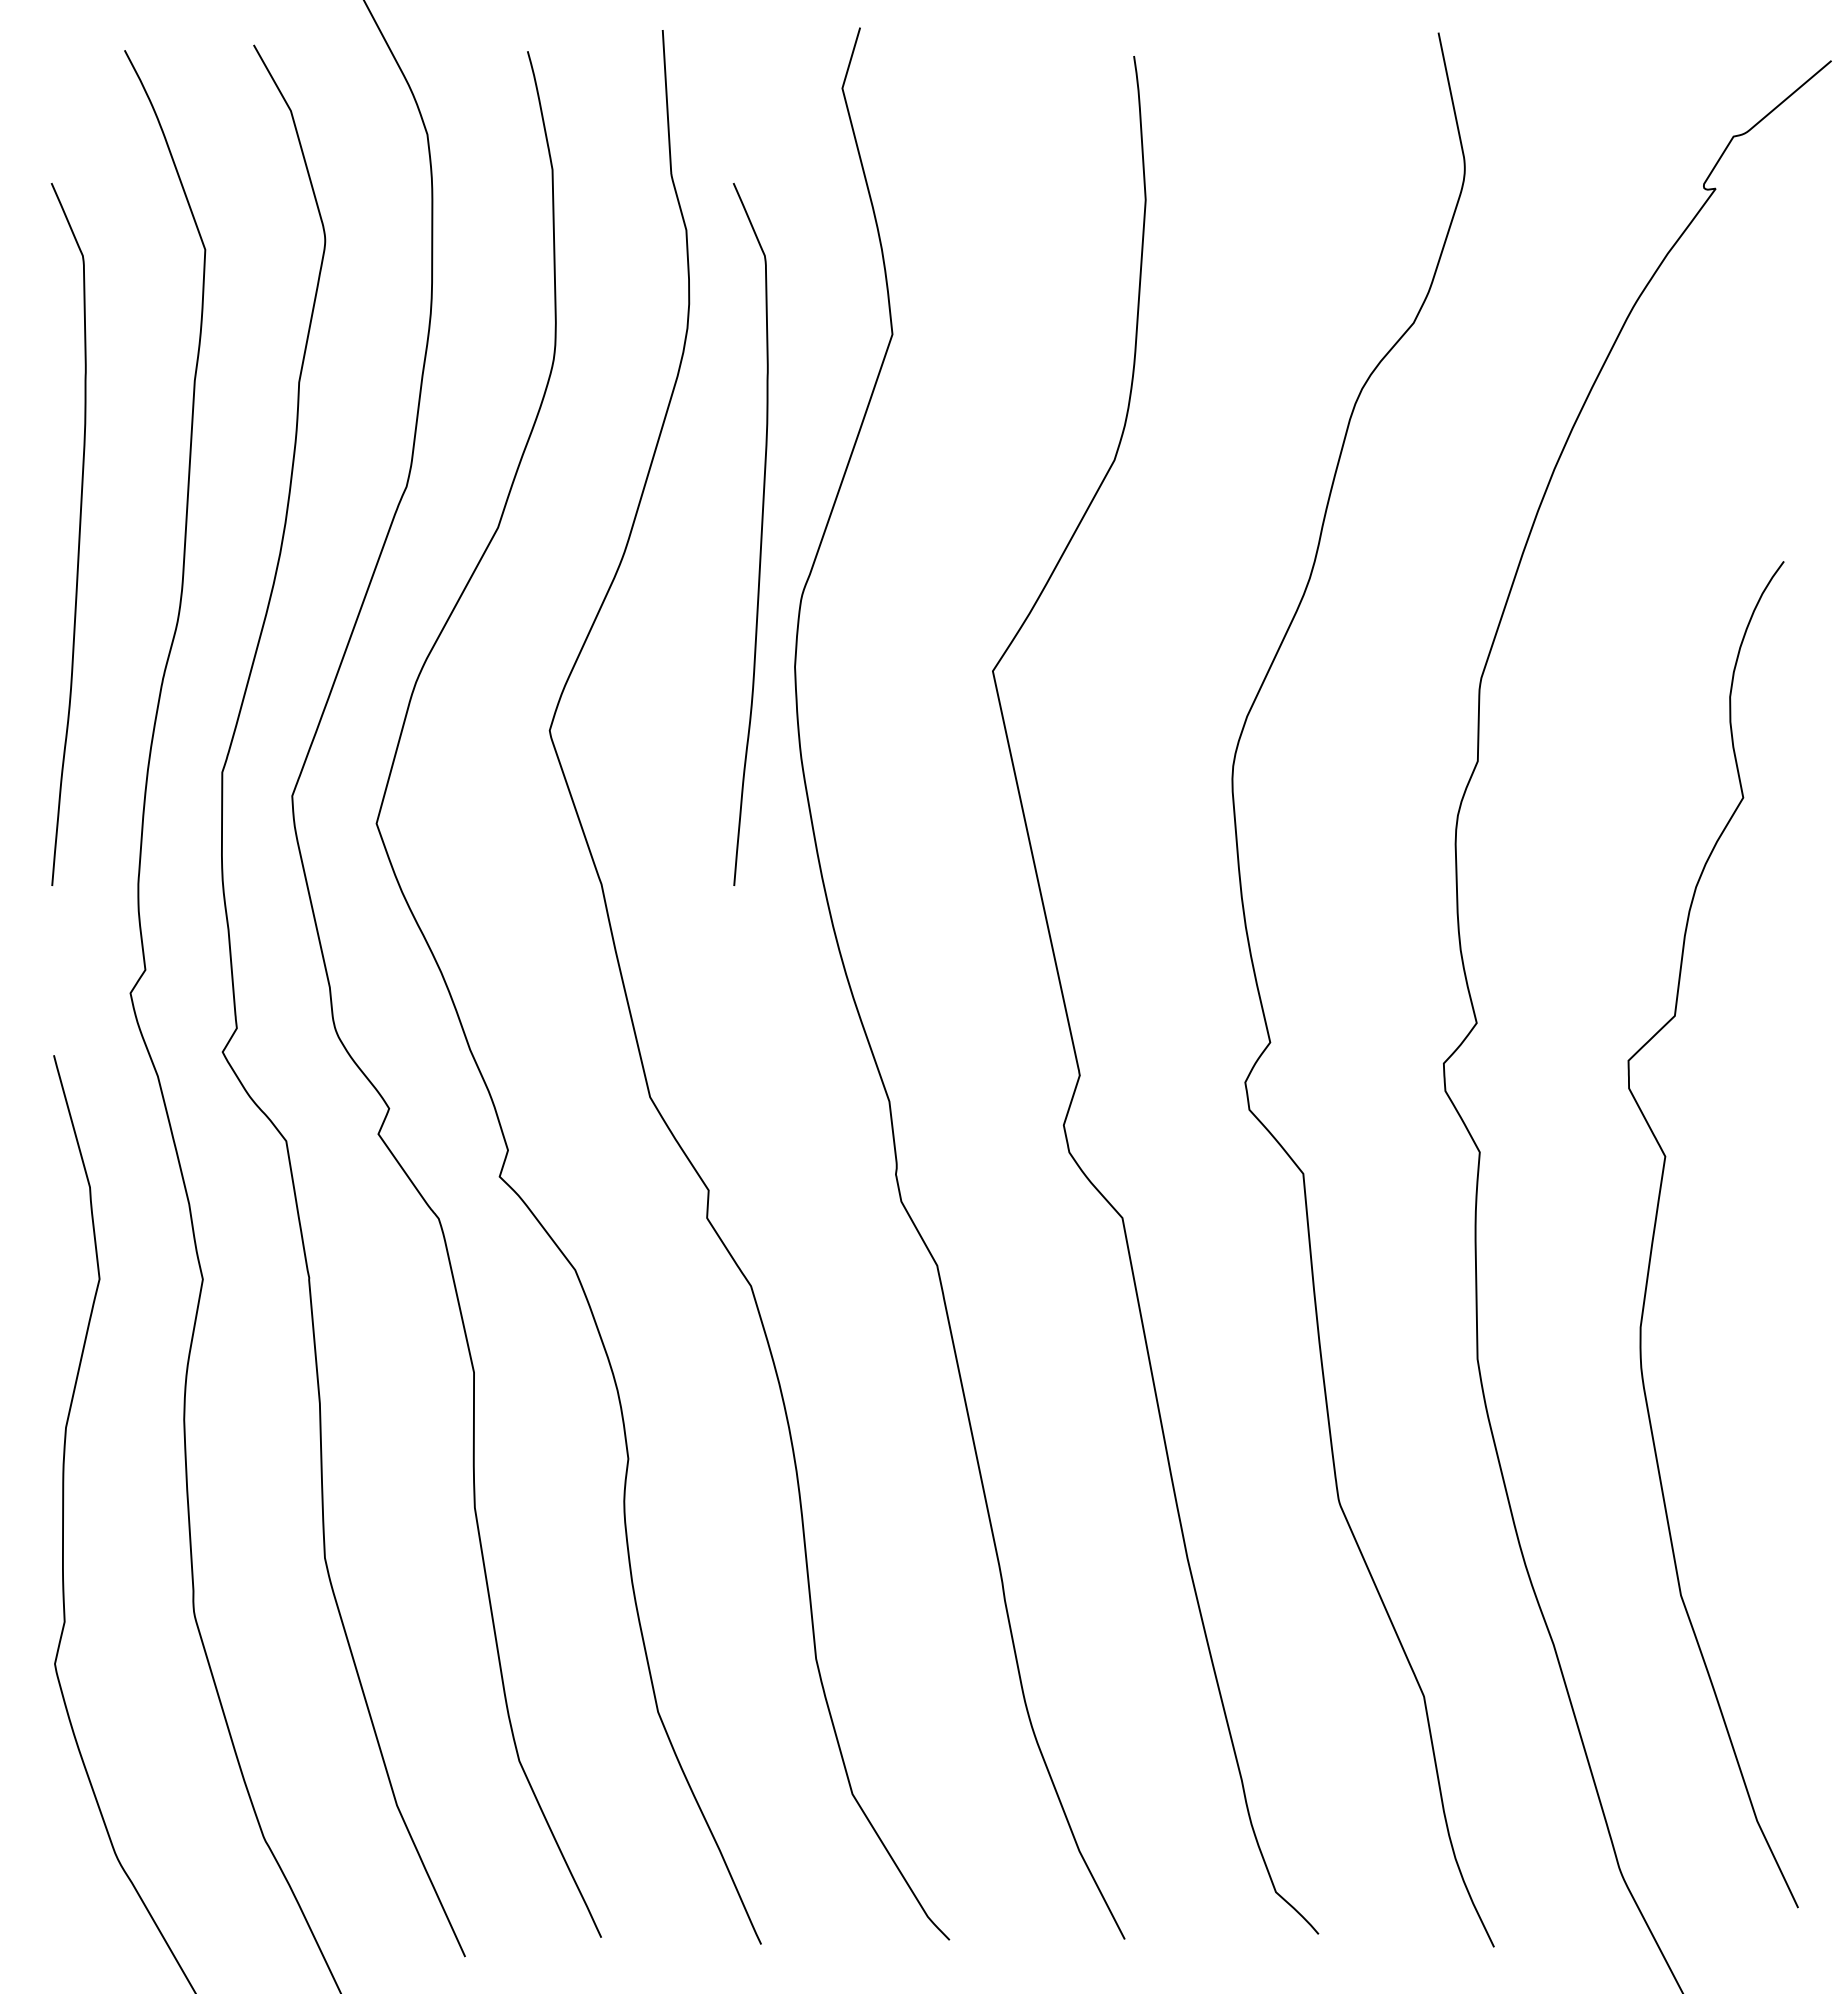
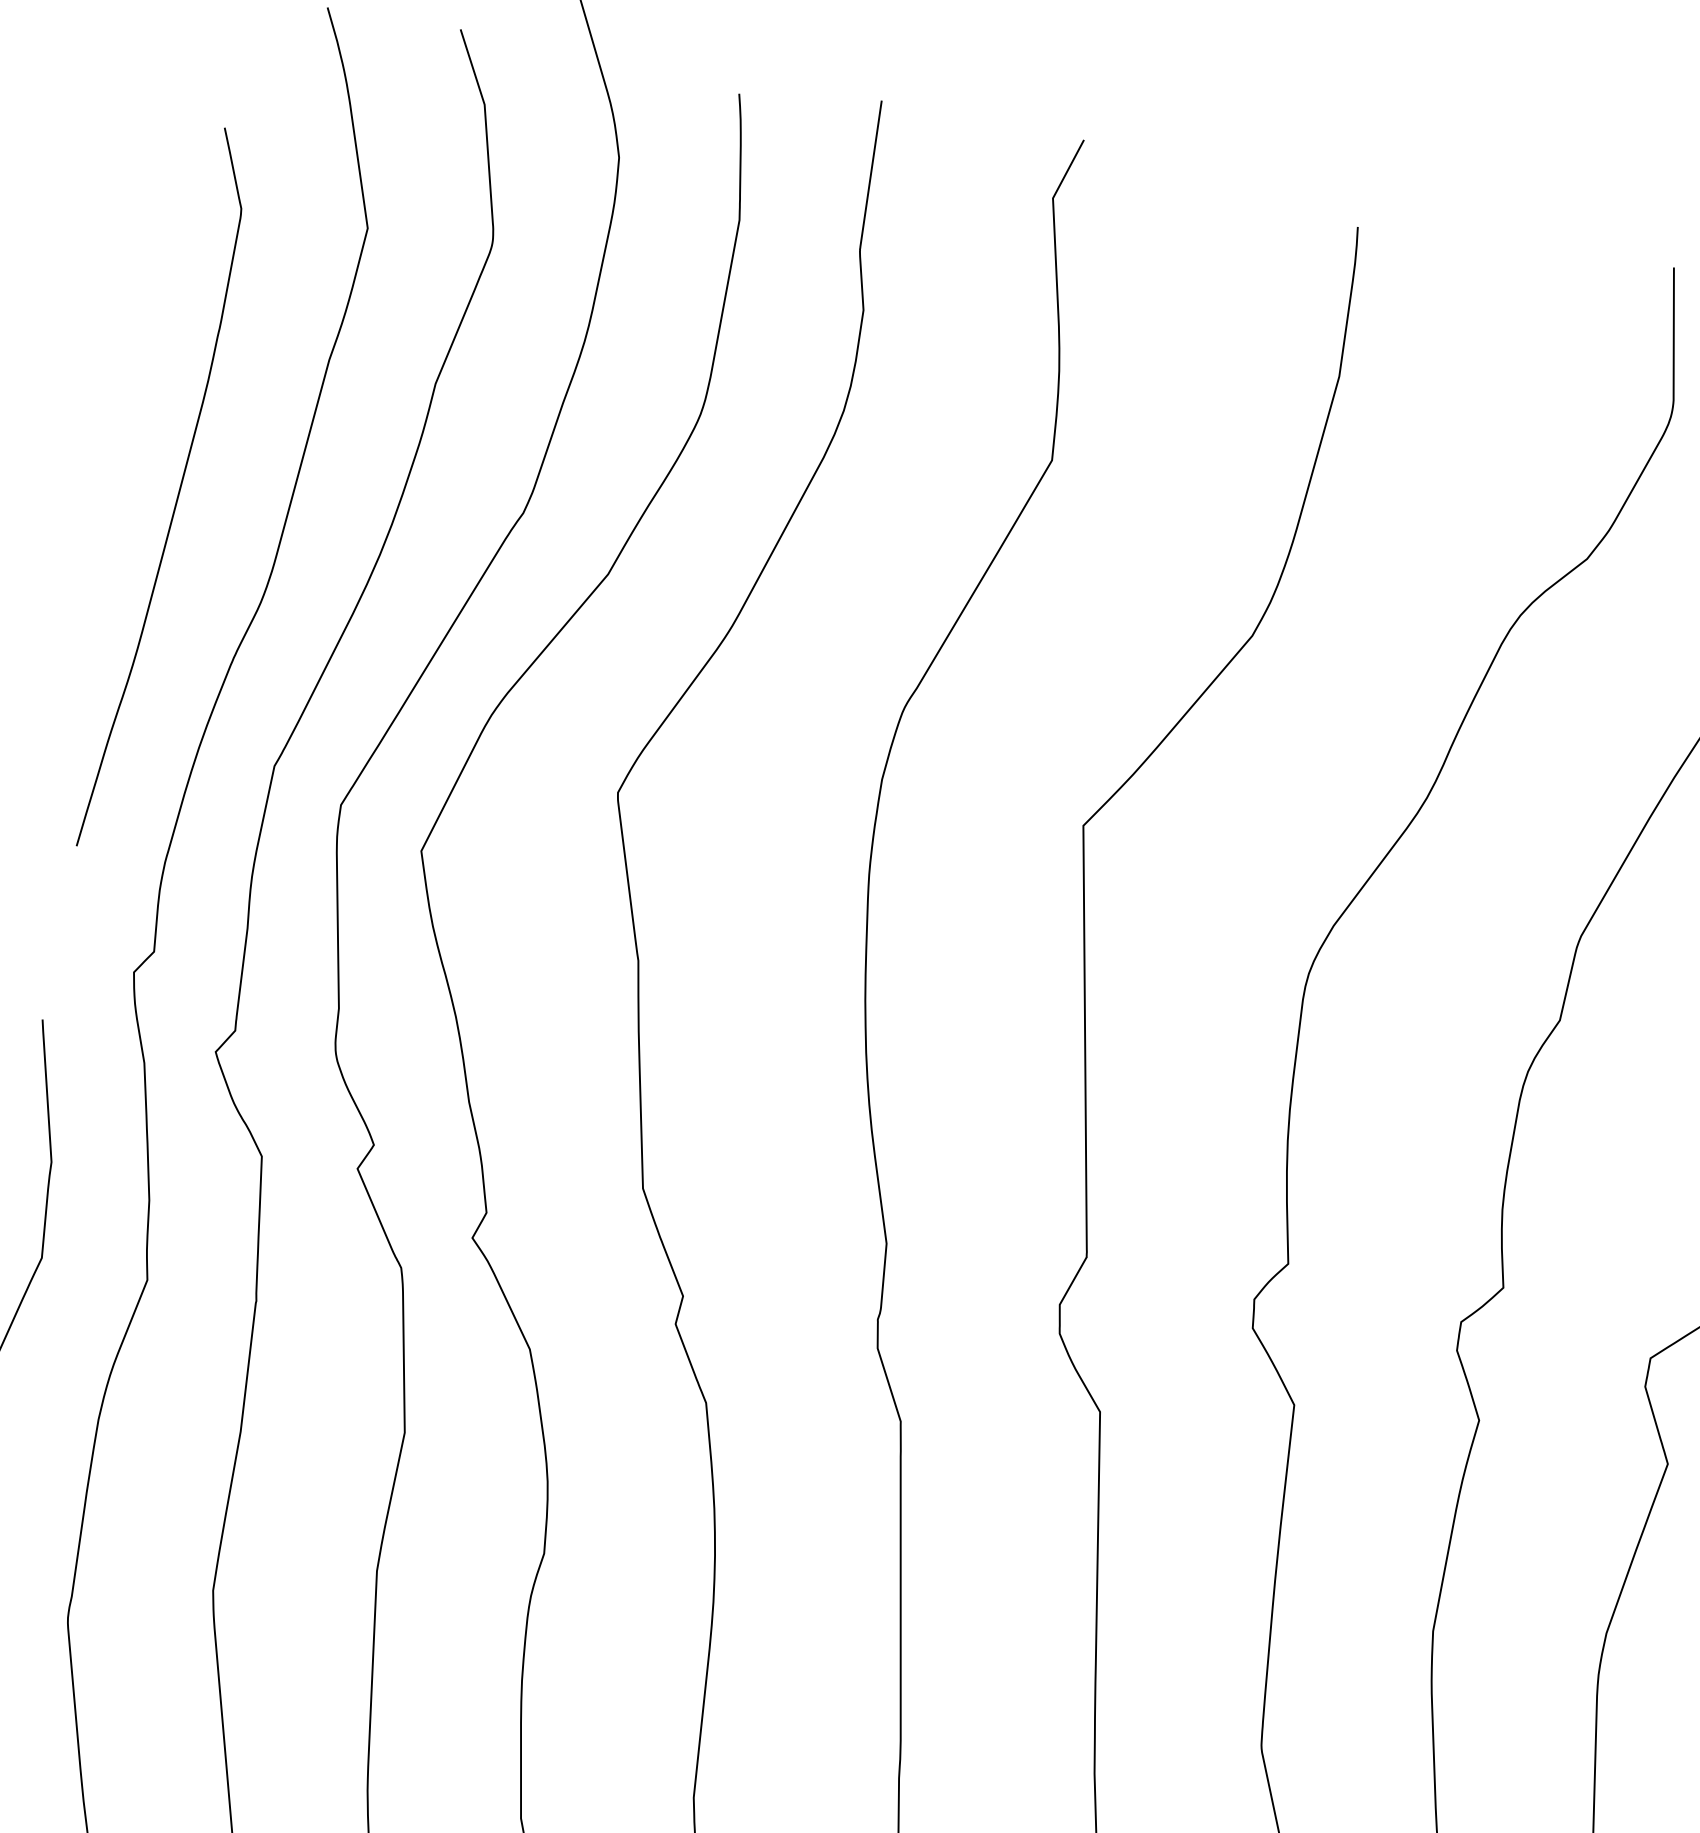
curve: (760, 534) -> (874, 636), removed

